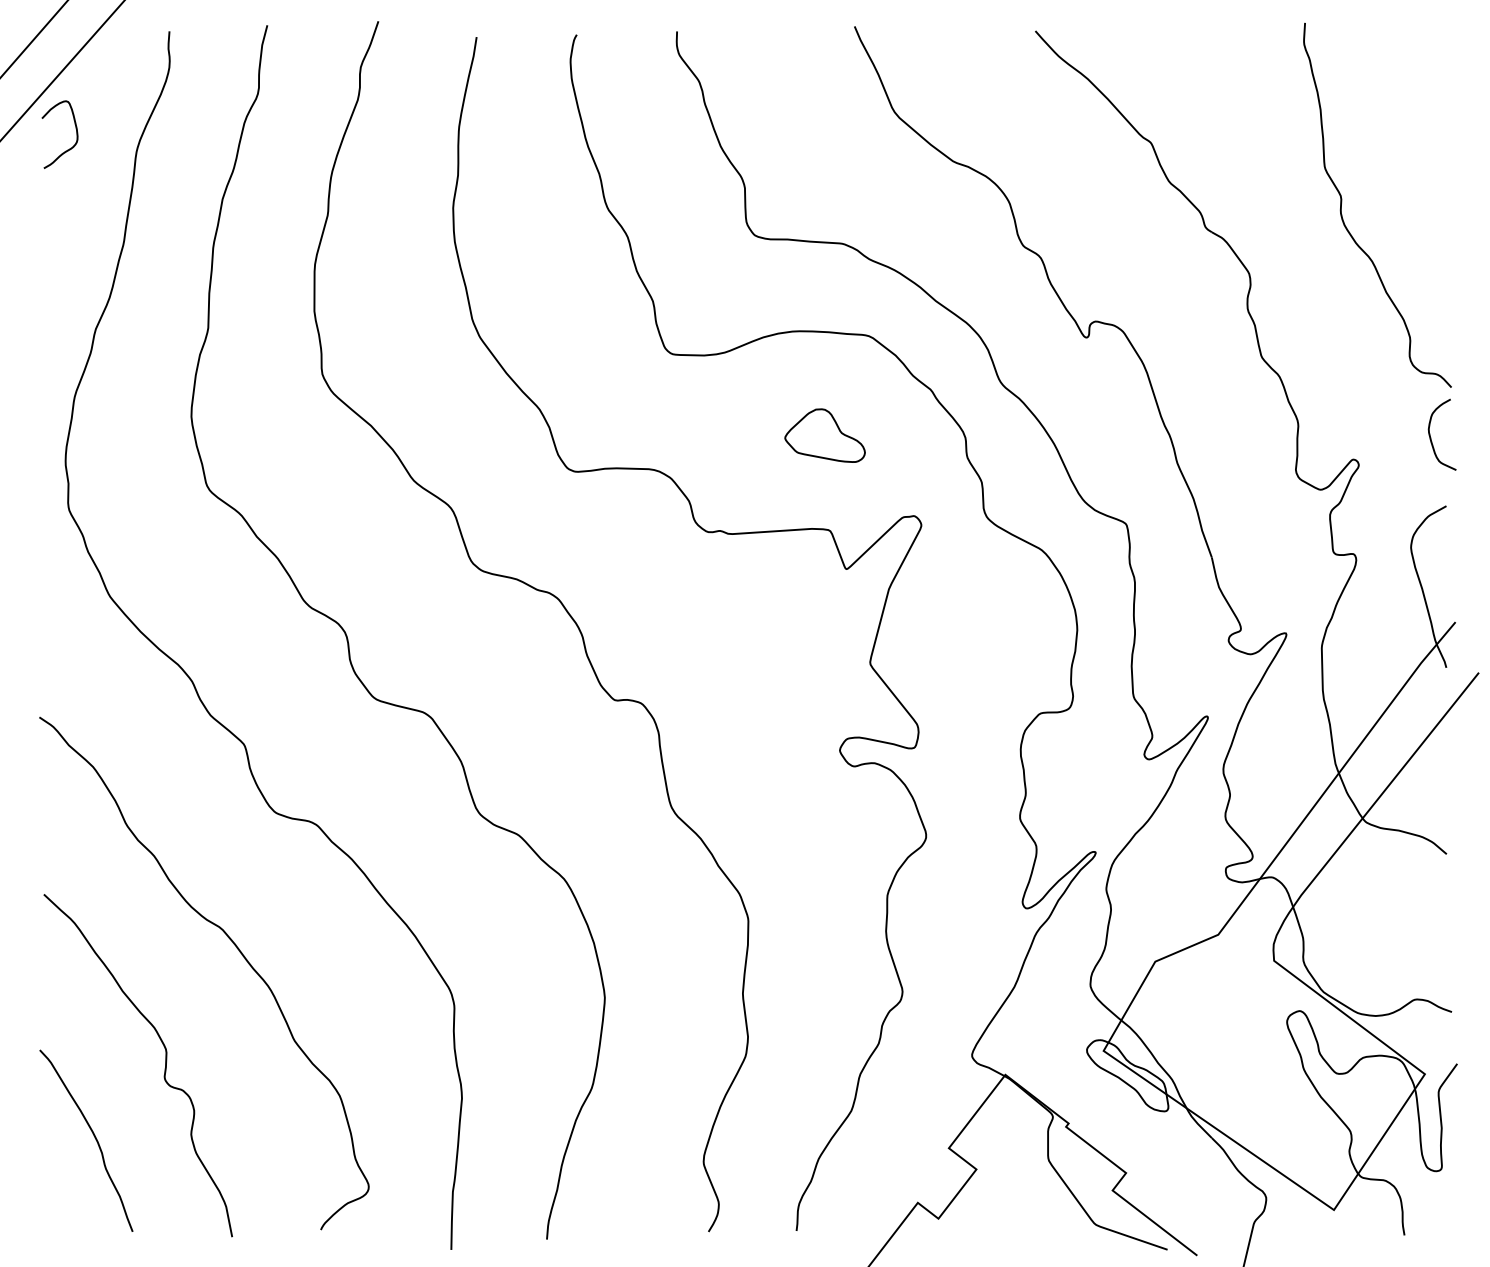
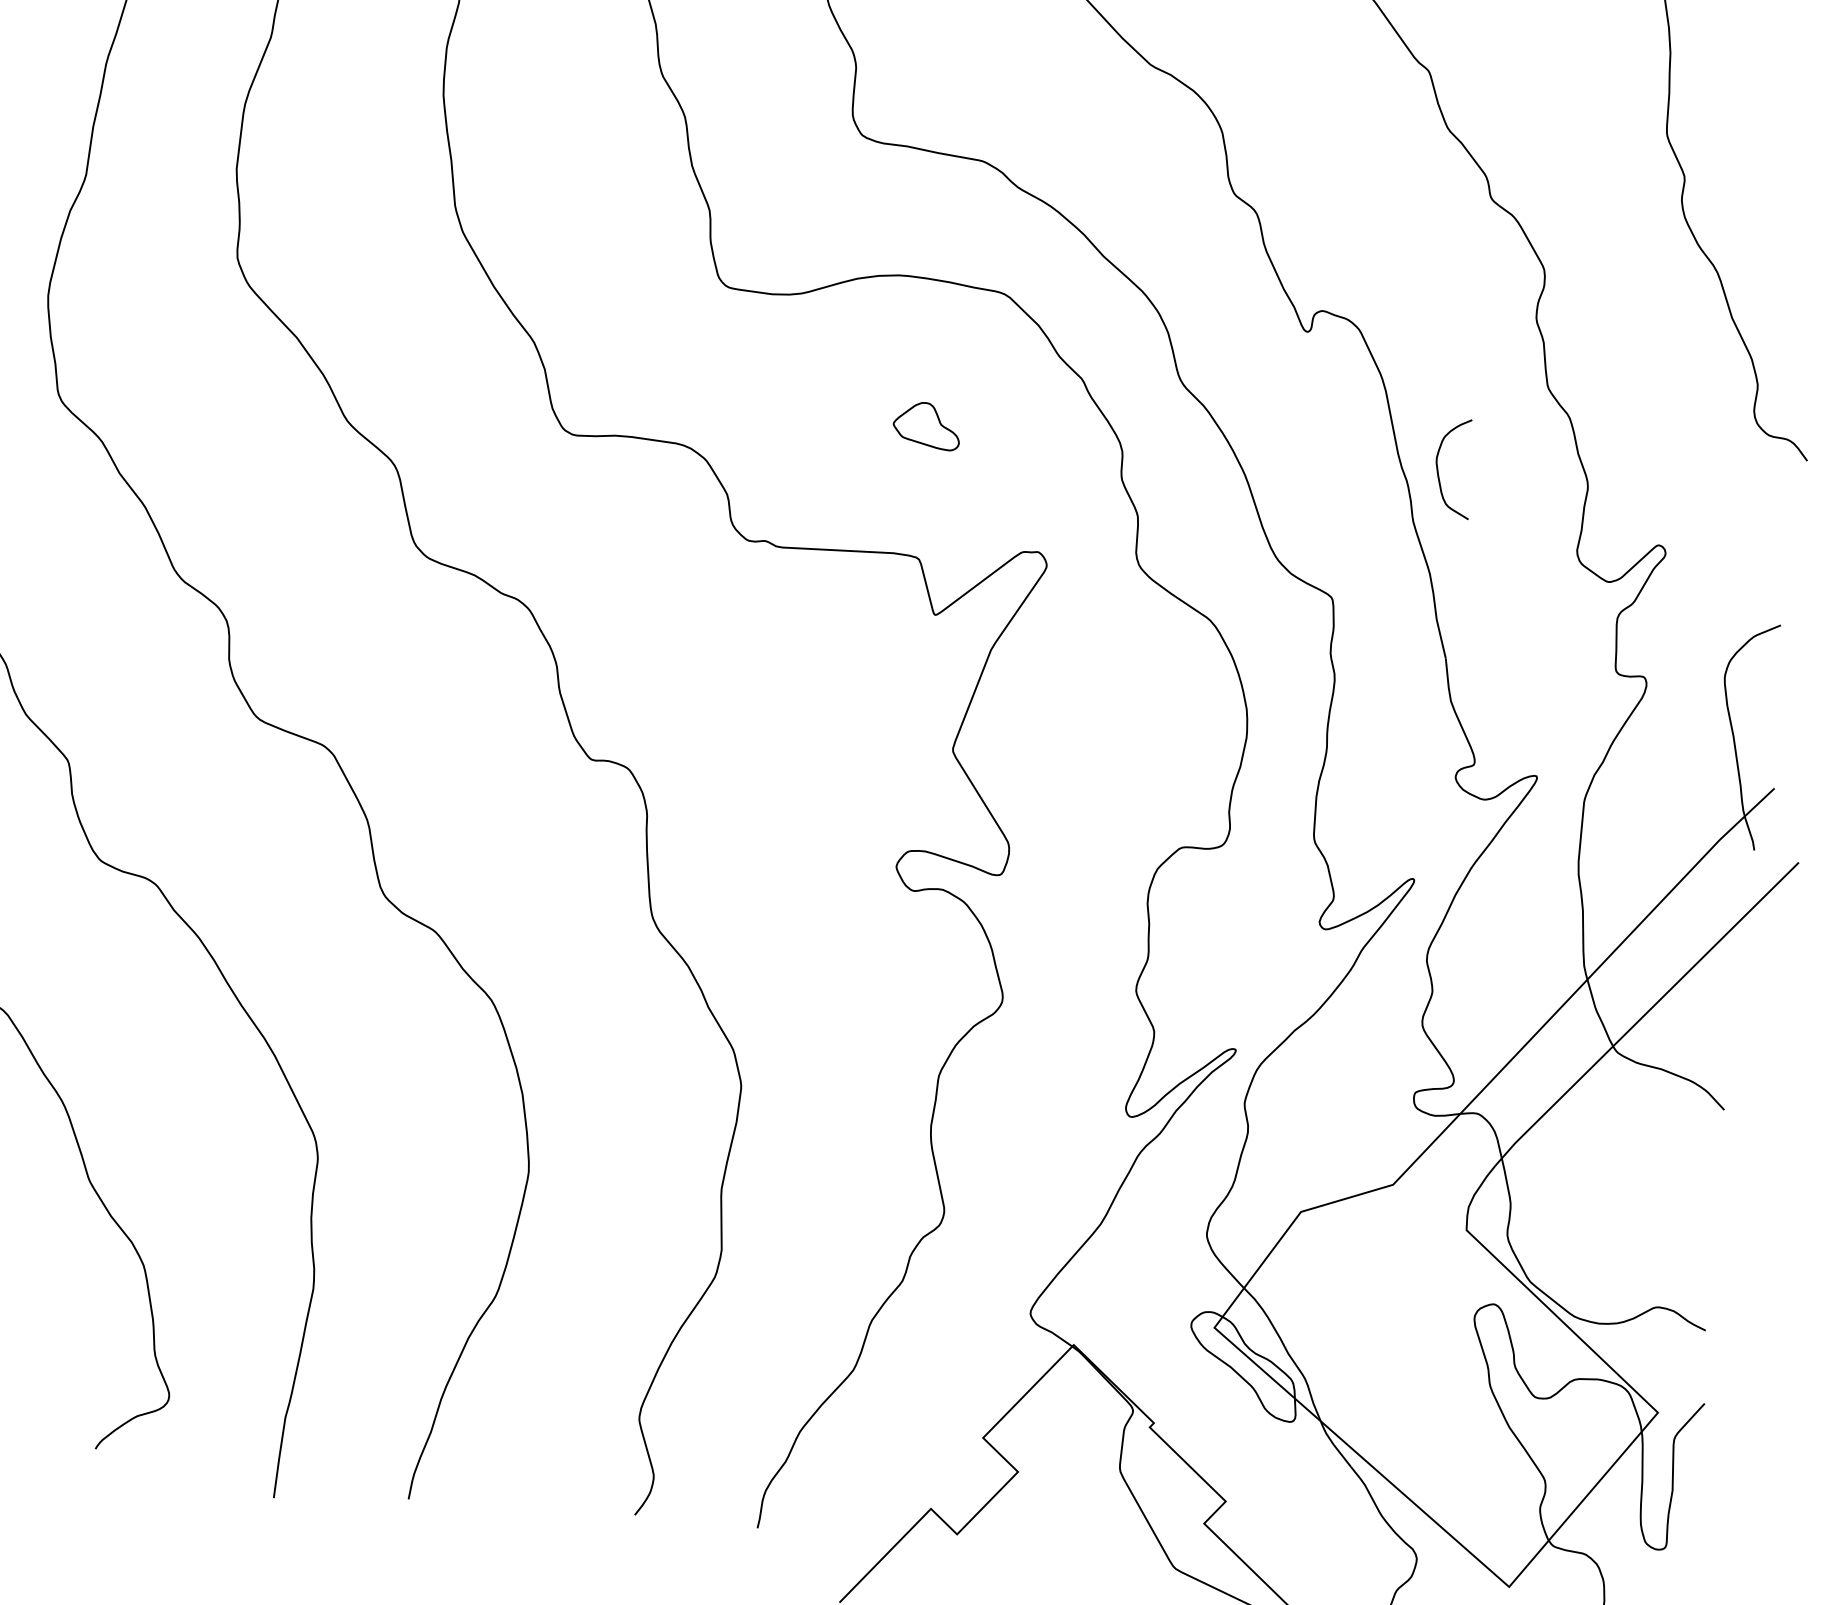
part: (824, 435) -> (926, 425), size x0.6
curve: (1431, 437) -> (1439, 470), moved

